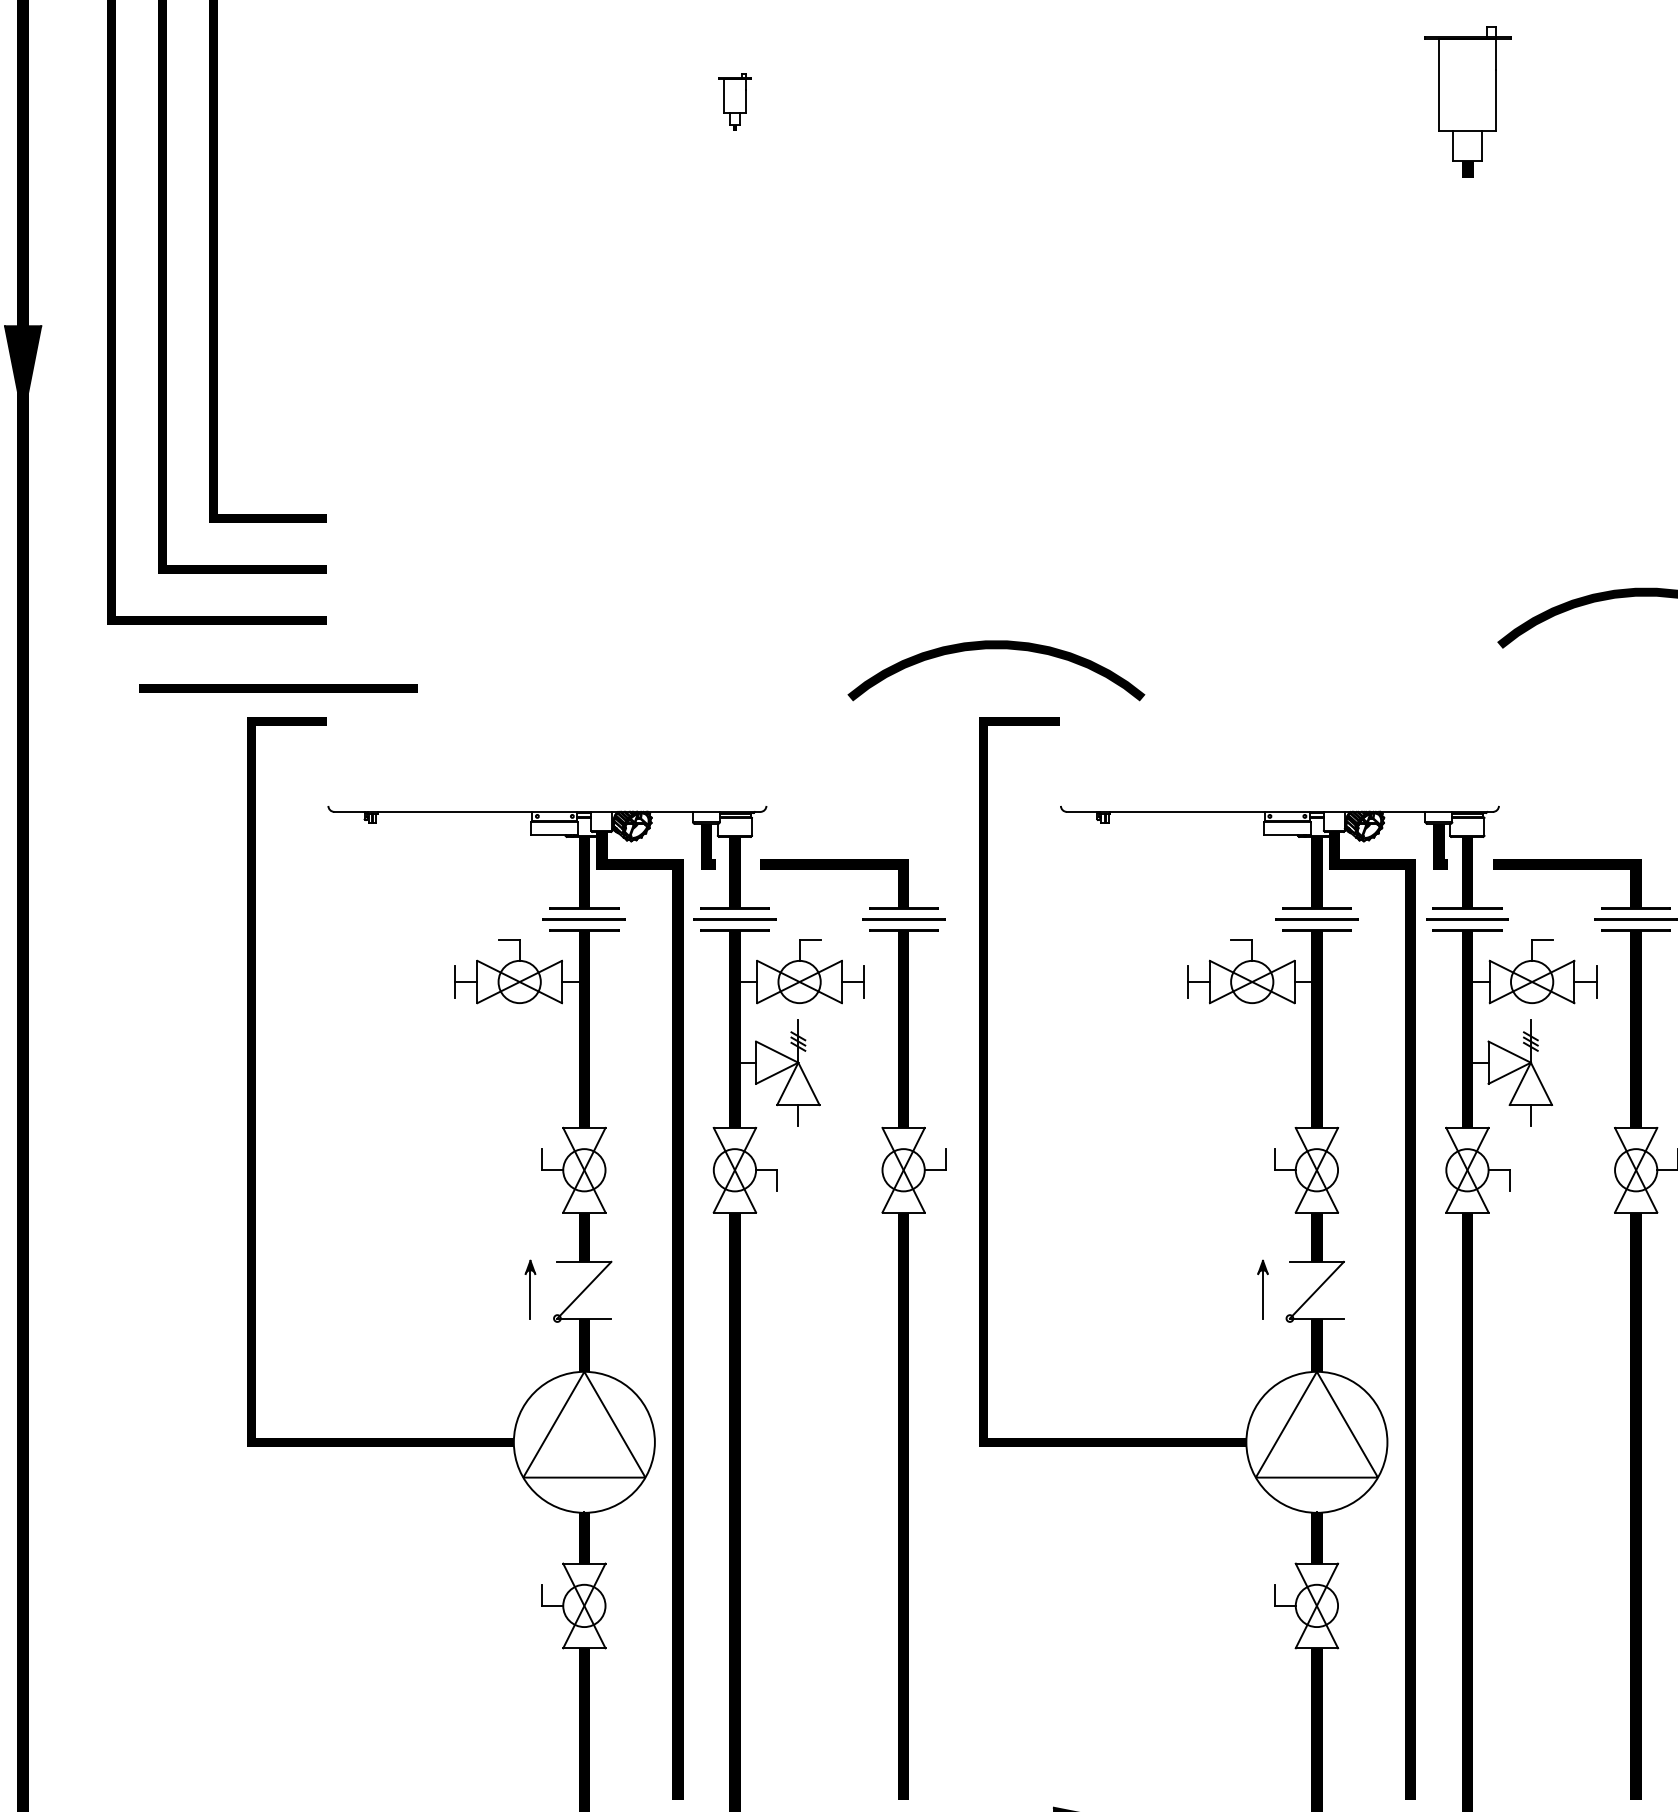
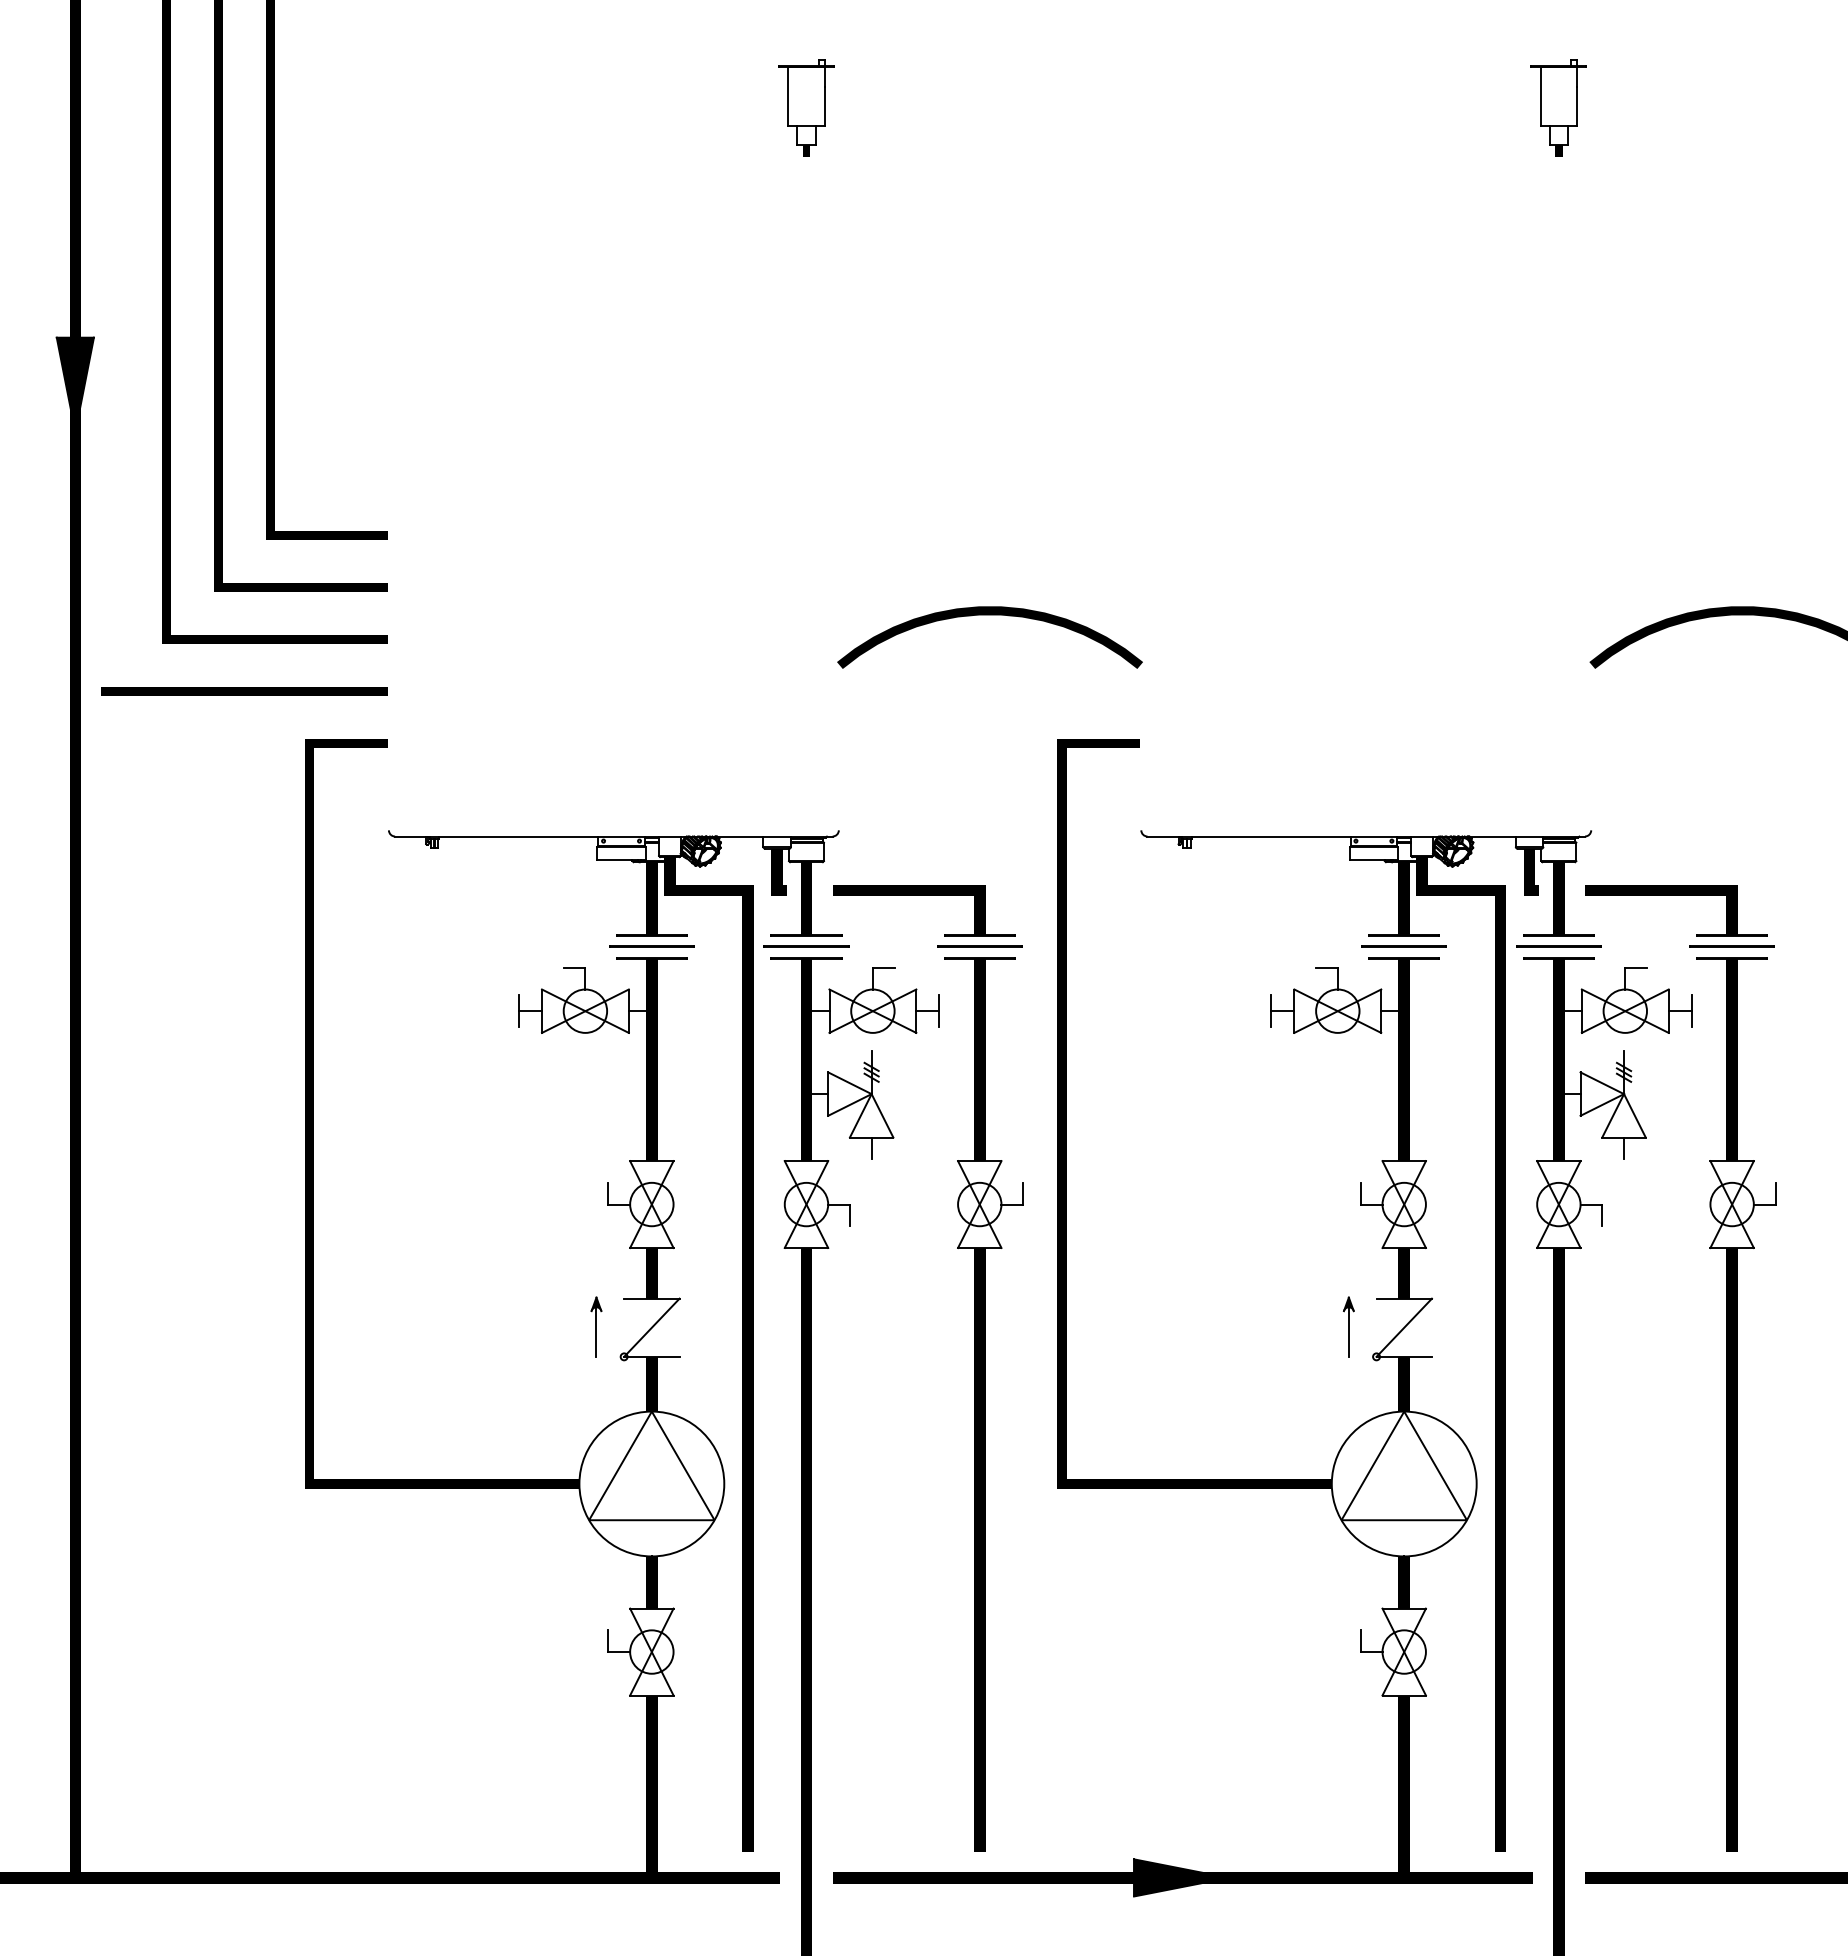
part: (734, 102) -> (806, 107), size x1.67
part: (1467, 102) -> (1558, 107), size x0.62
curve: (995, 649) -> (989, 615), moved
line: (278, 688) -> (244, 691), moved

